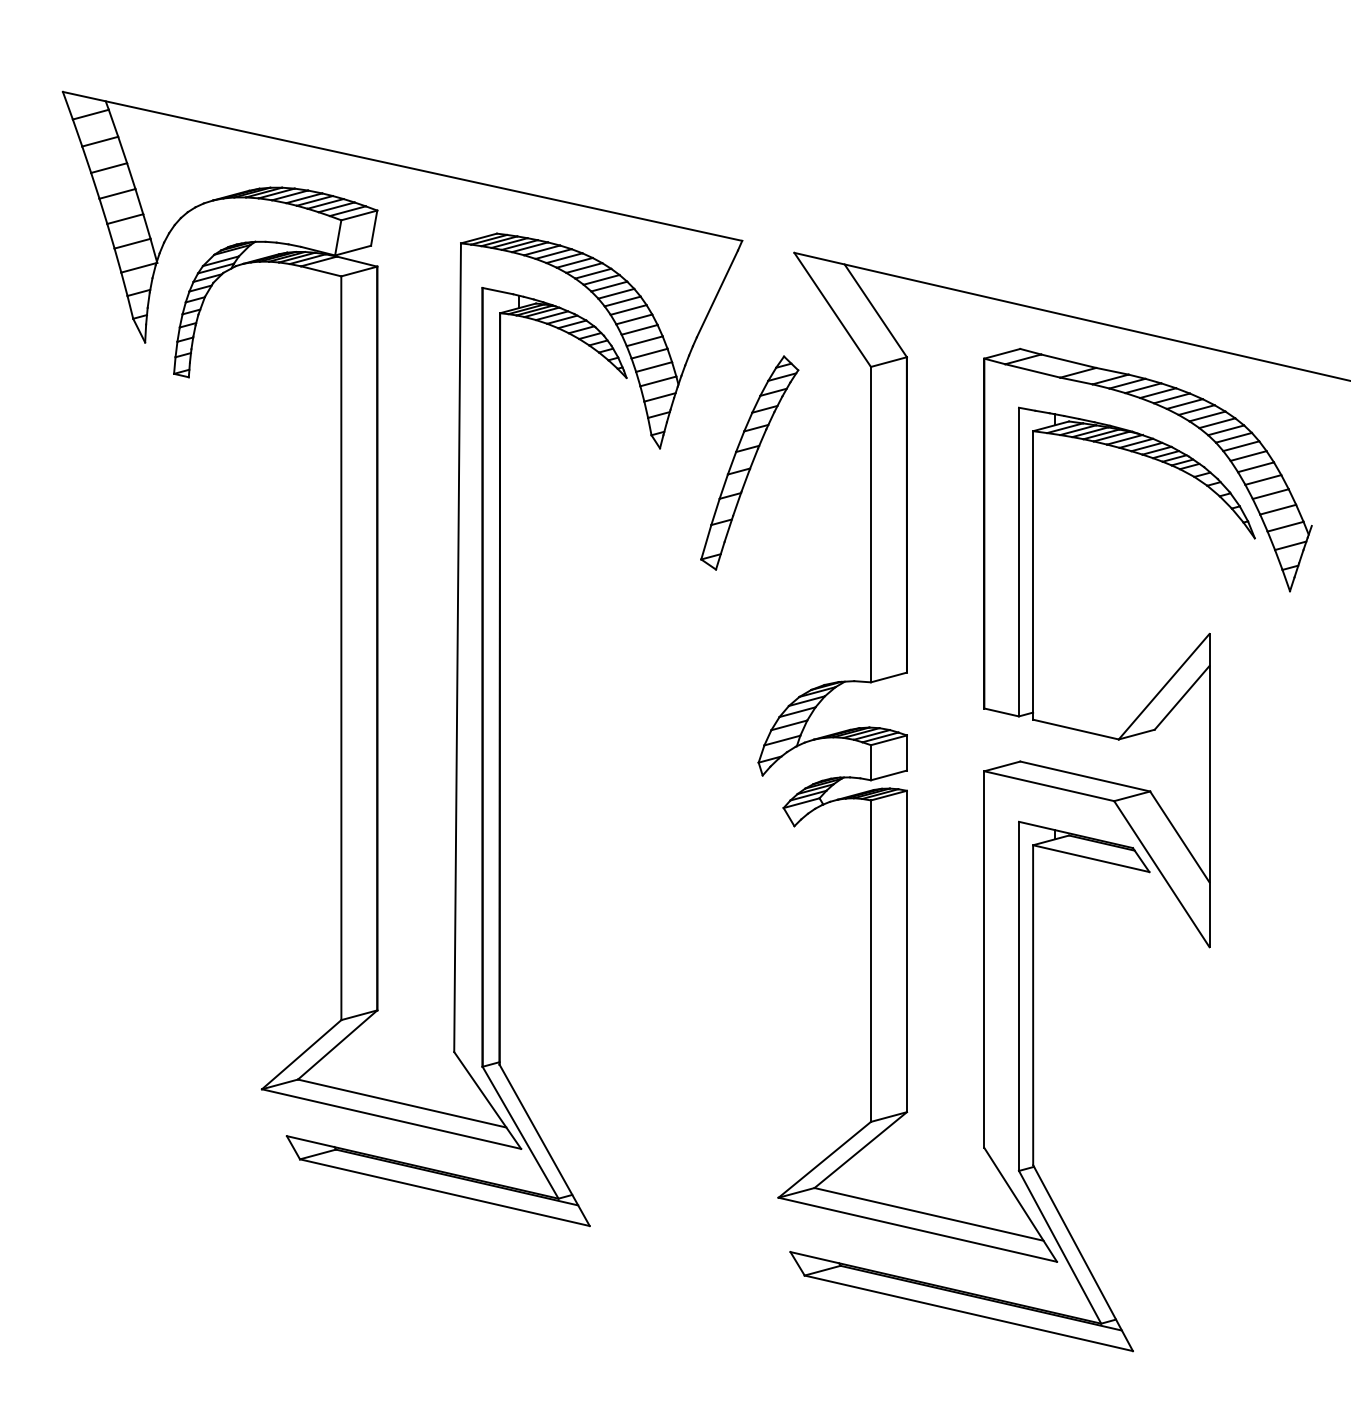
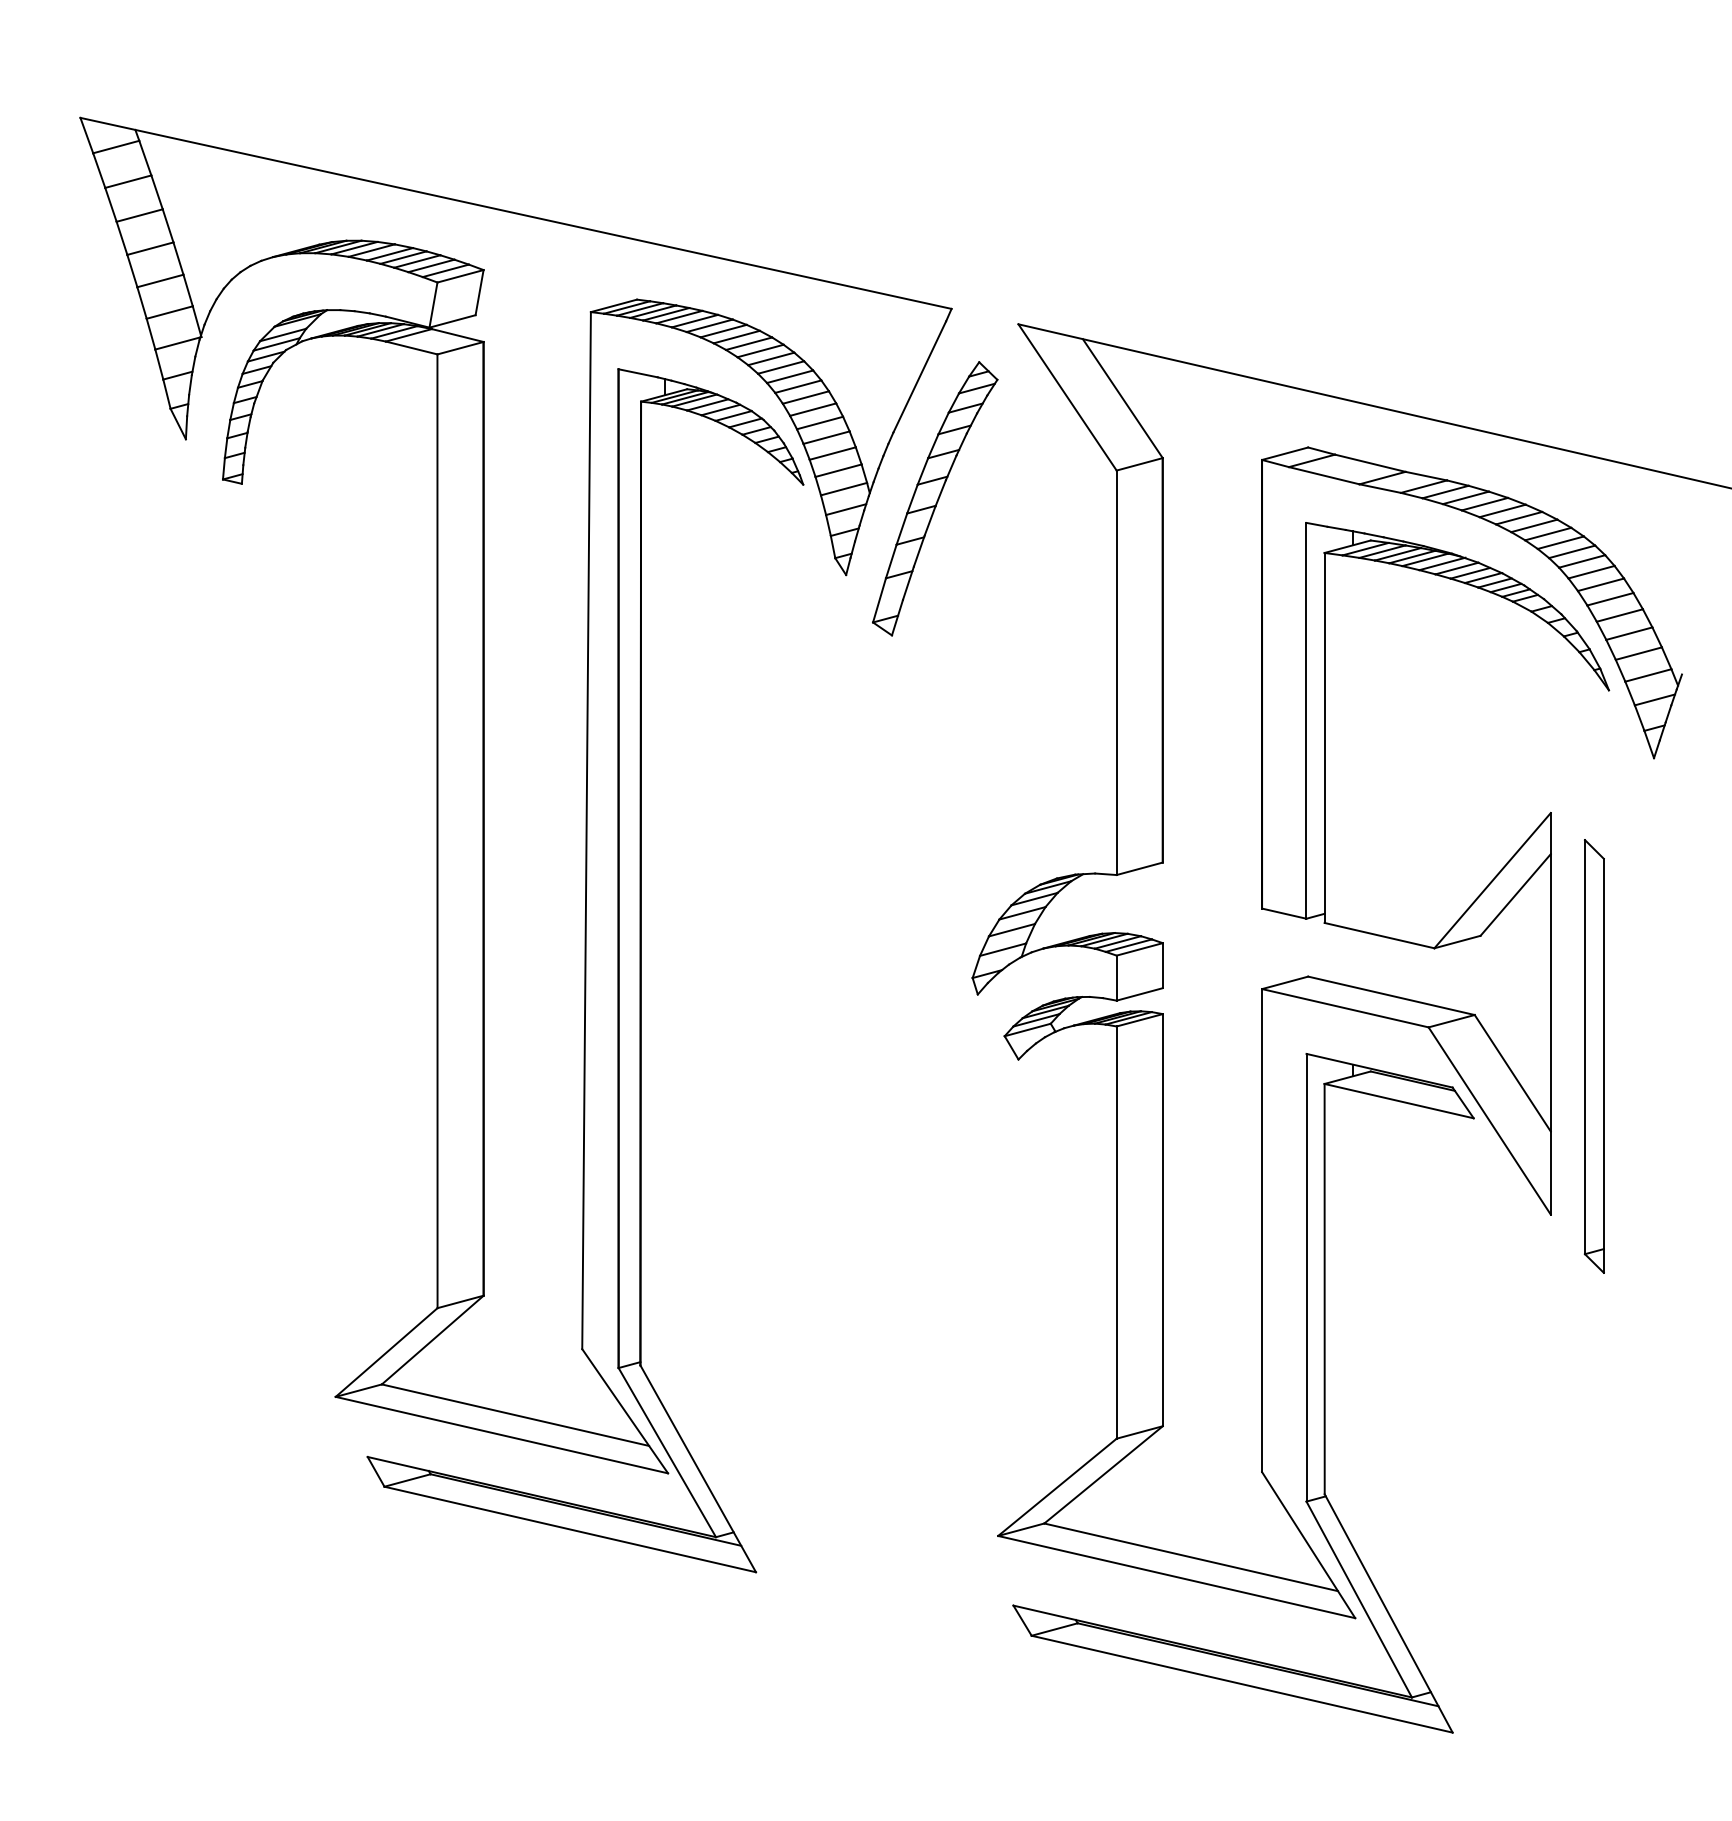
part: (749, 462) -> (935, 498), moved
part: (1242, 823) -> (1593, 1056), added

